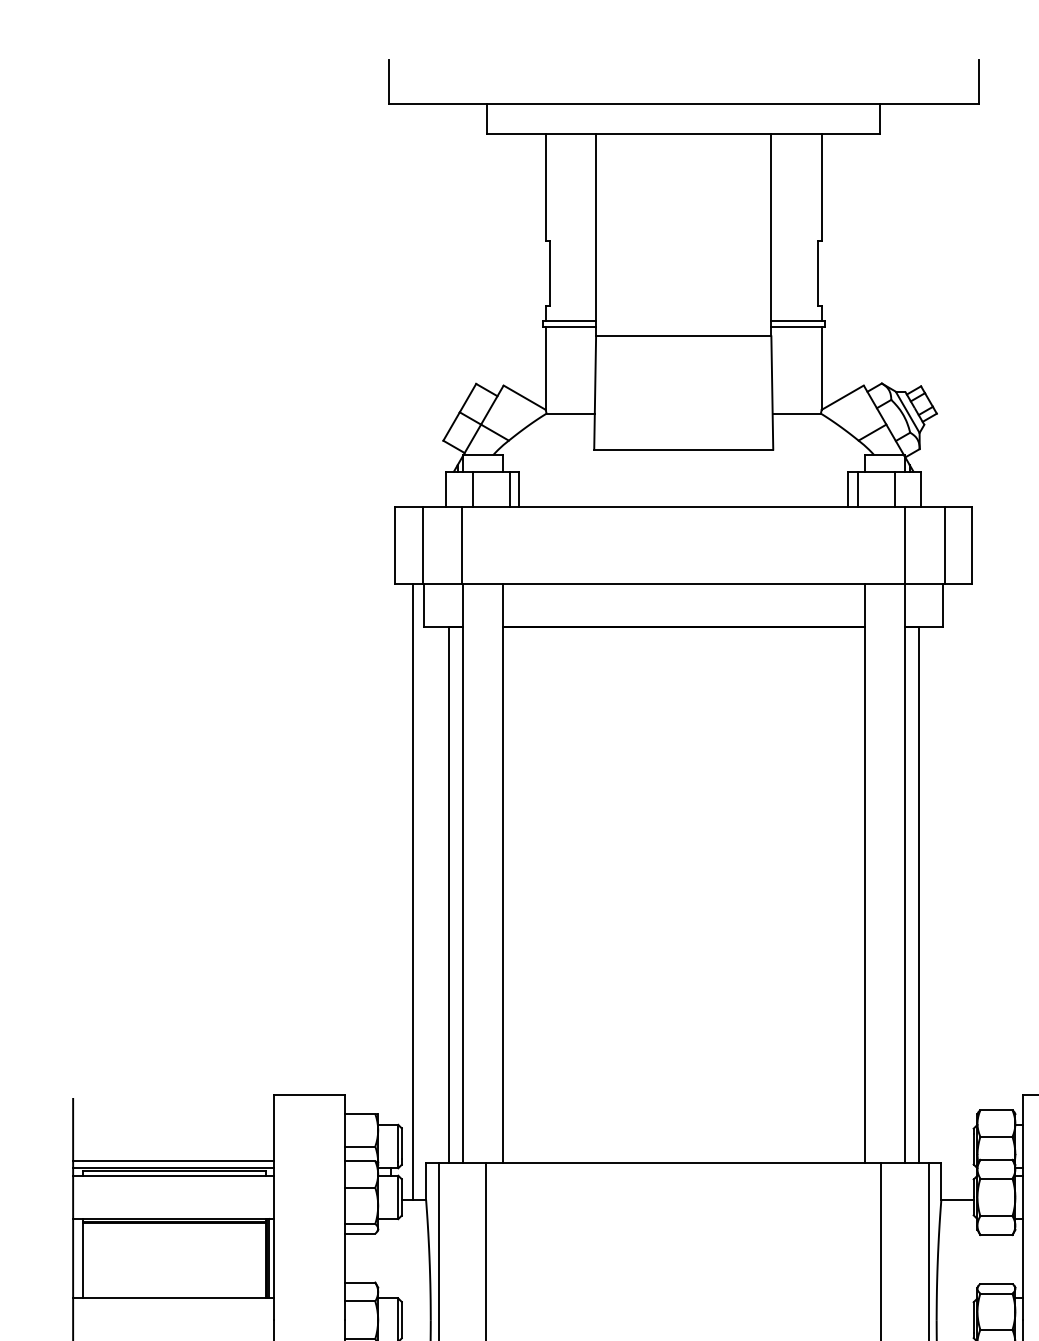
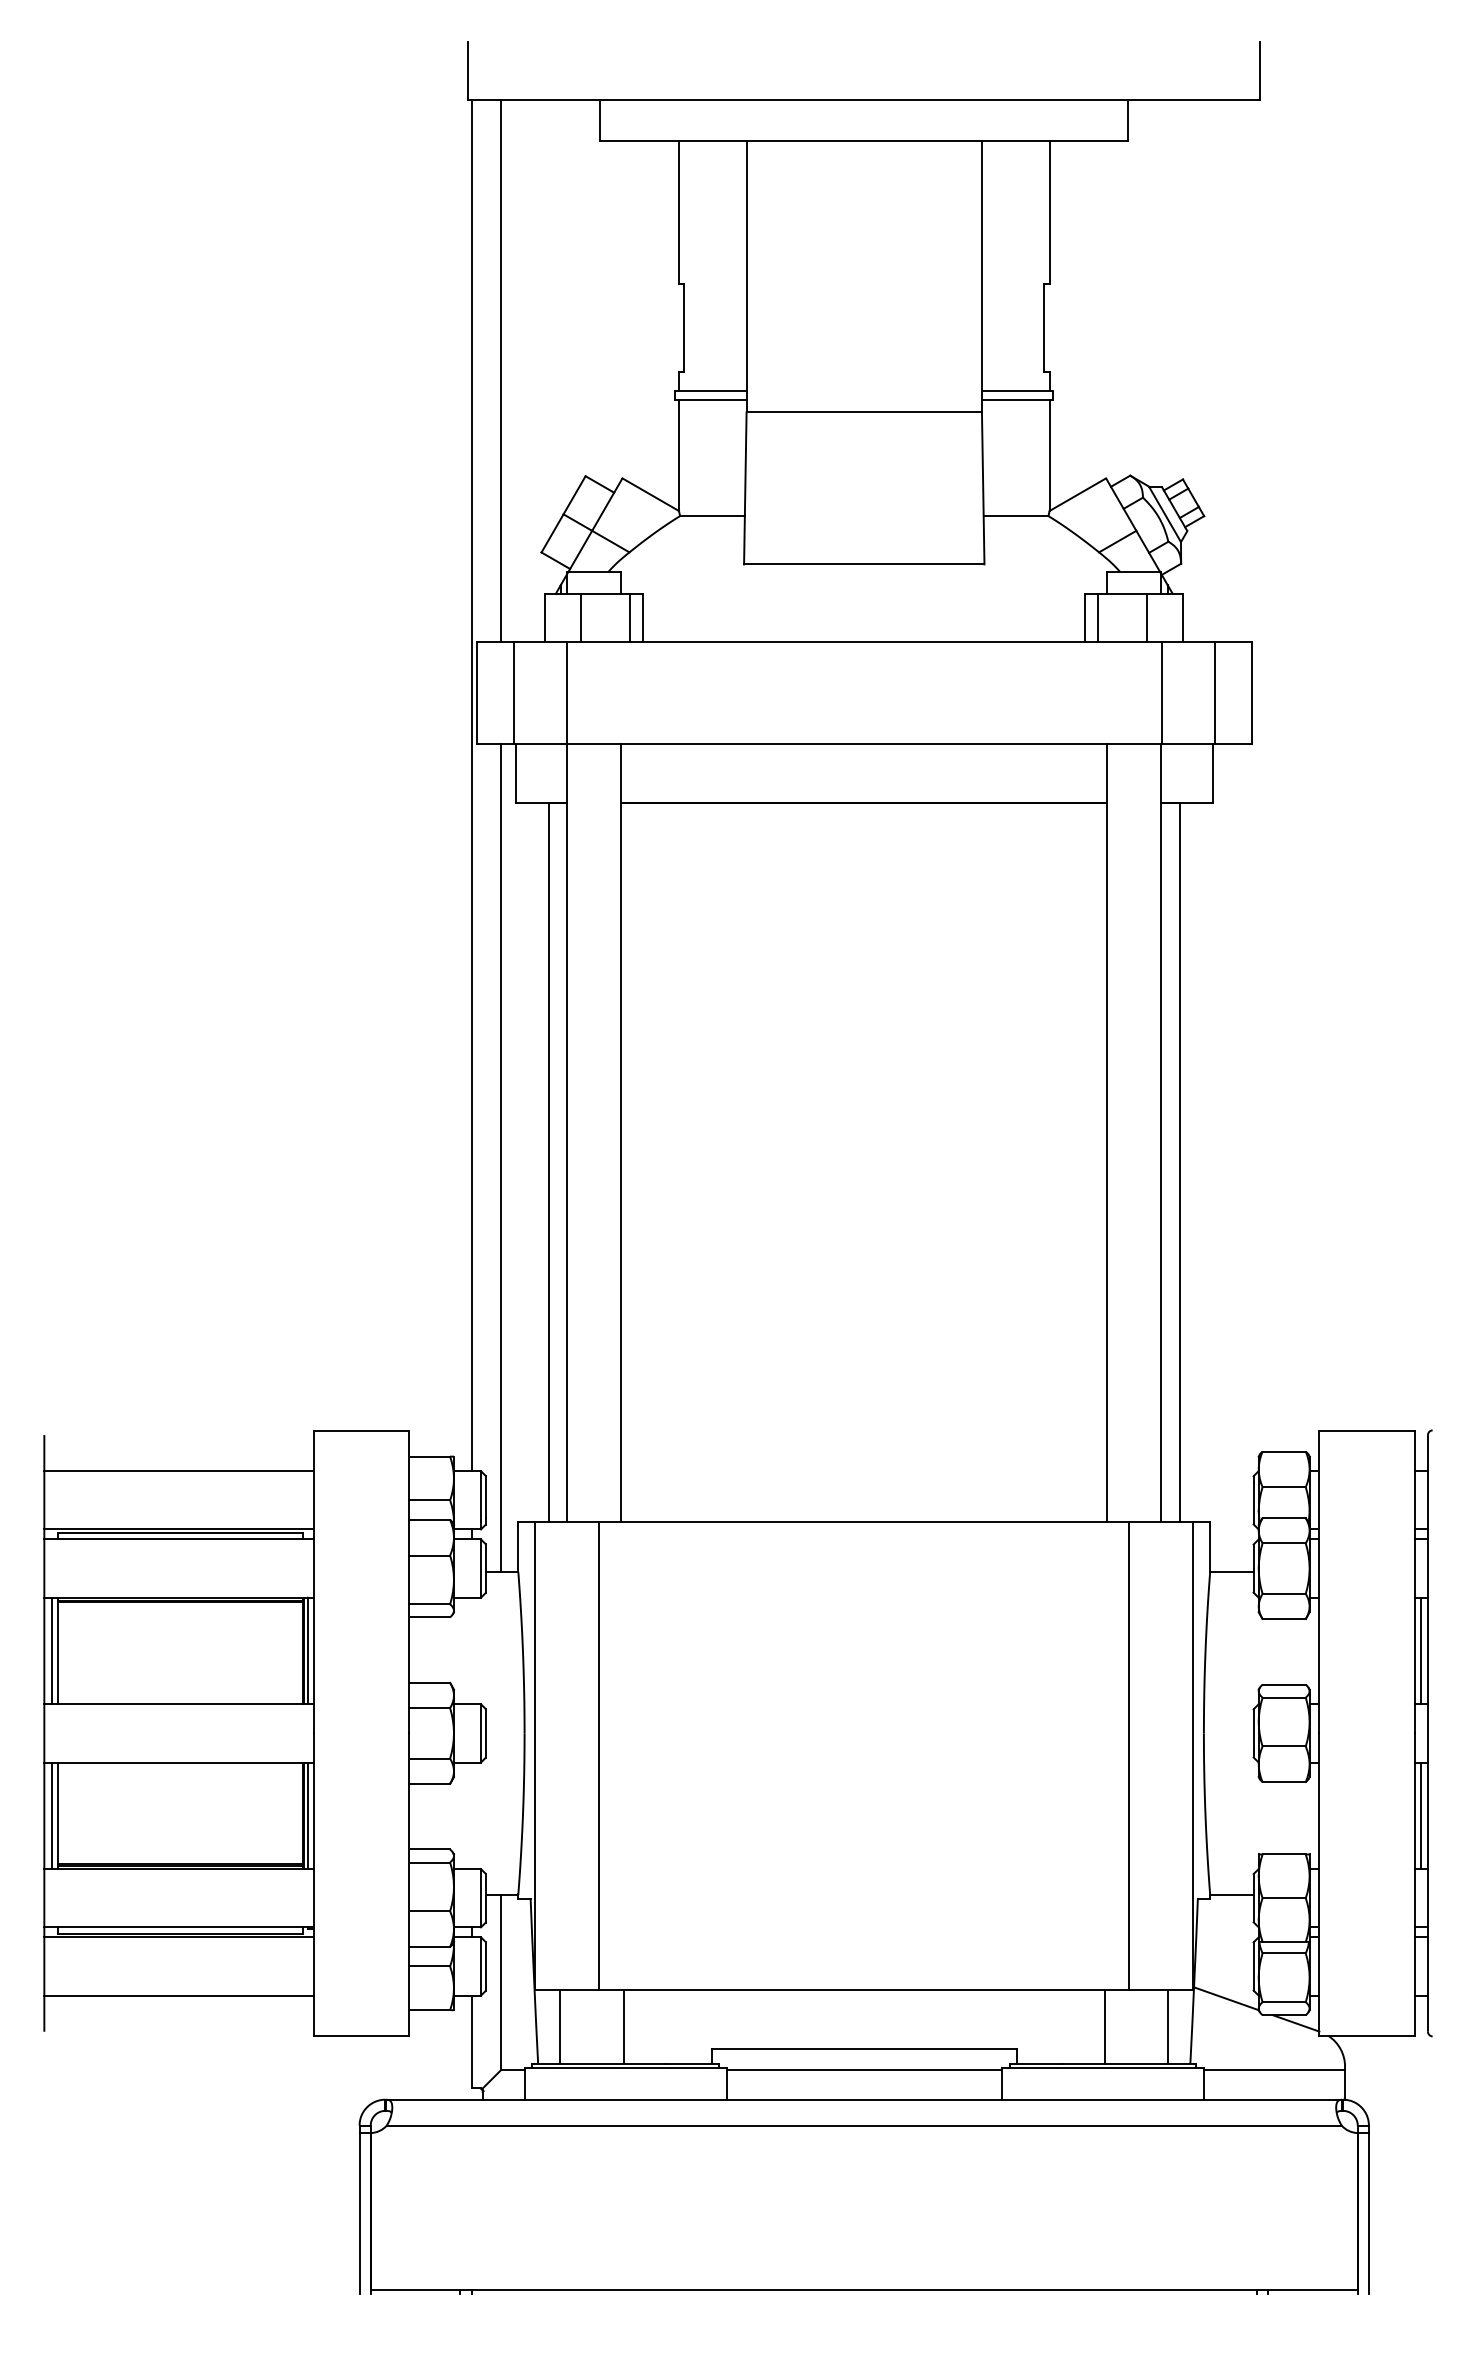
line: (412, 305) -> (500, 370), added
line: (391, 614) -> (471, 785), added
line: (173, 1161) -> (178, 1471), moved
line: (78, 1258) -> (51, 1650), added

